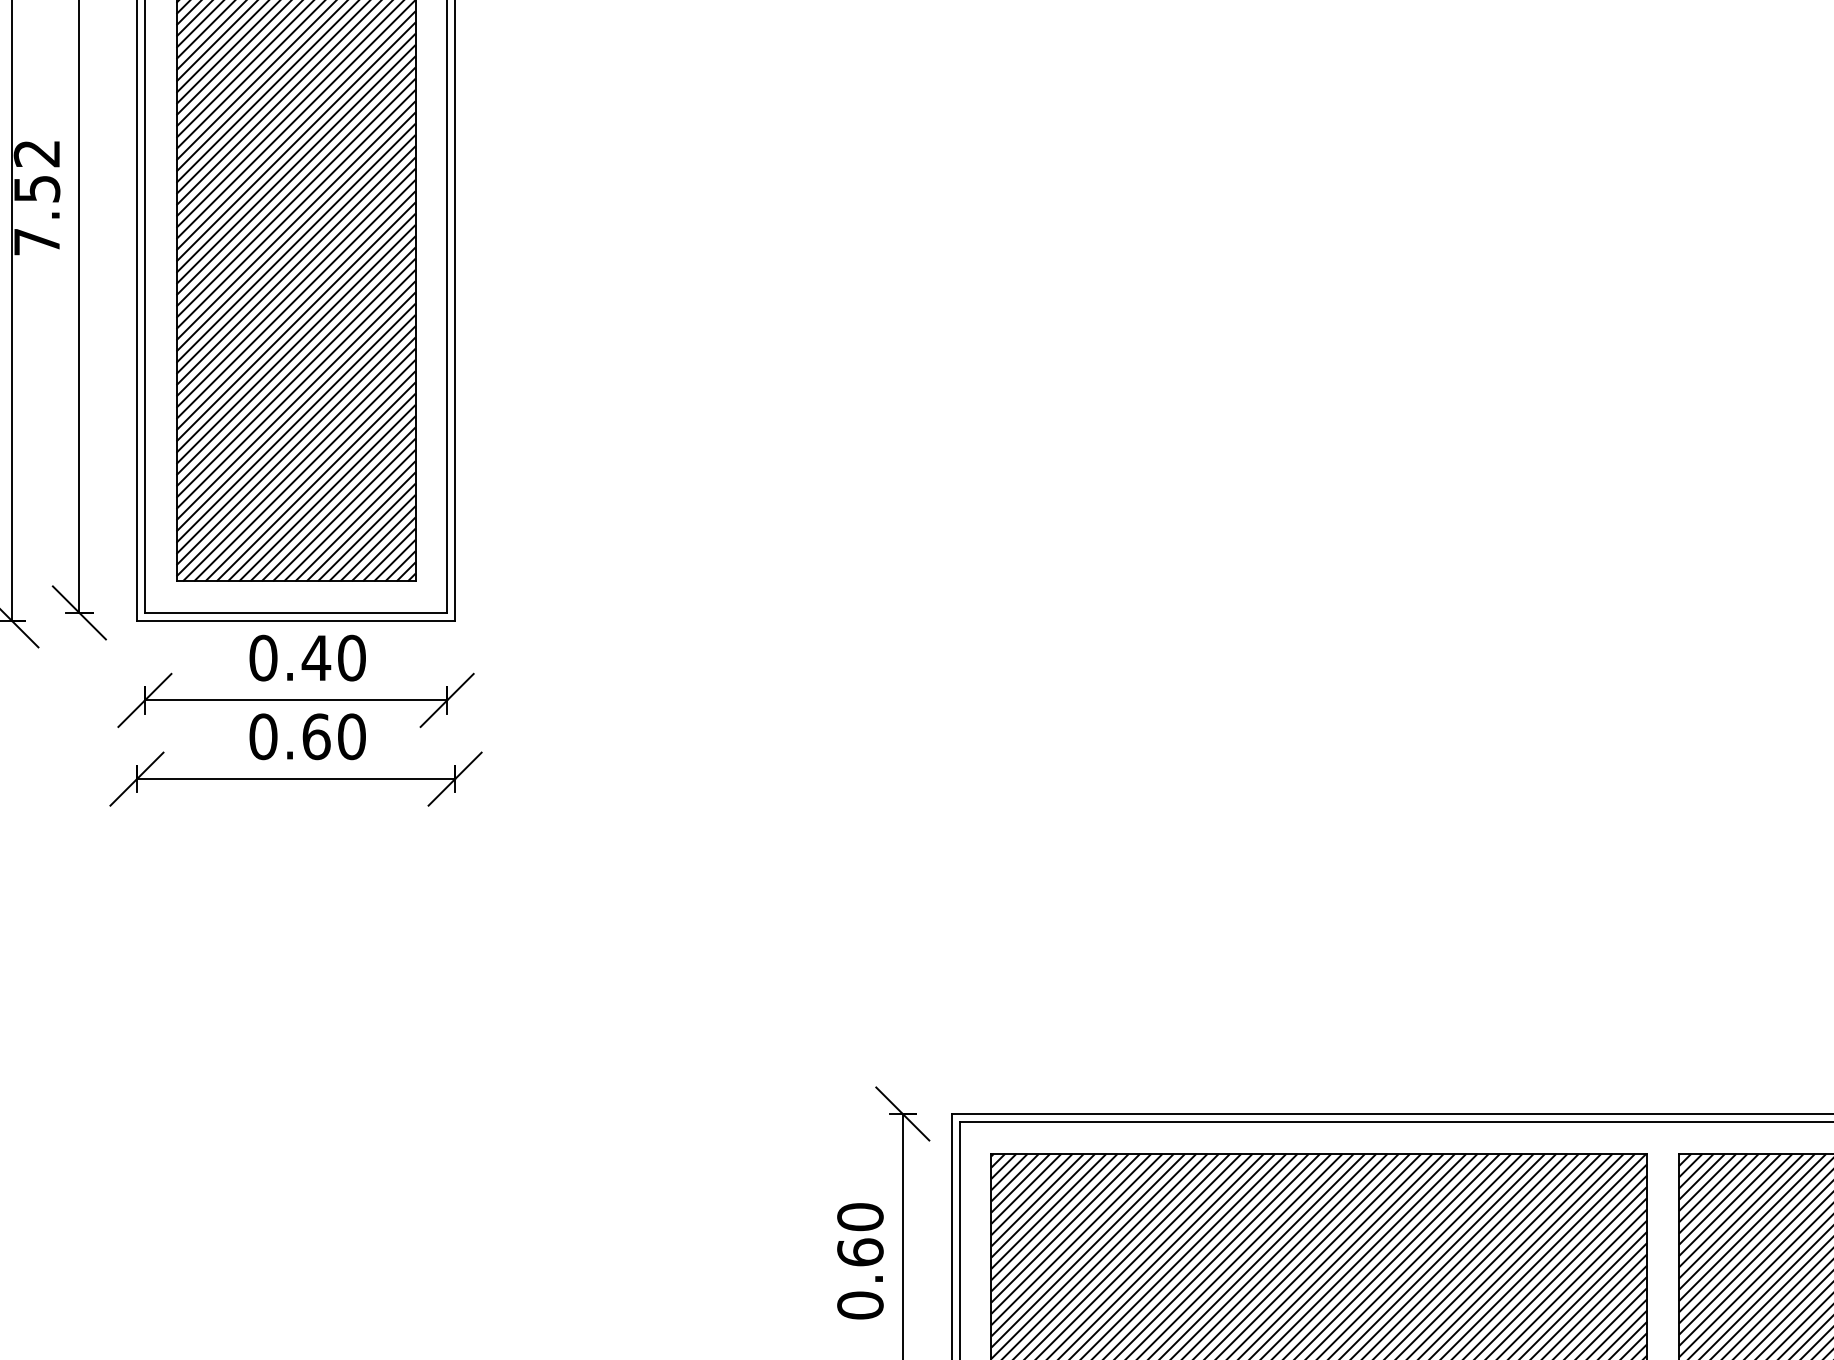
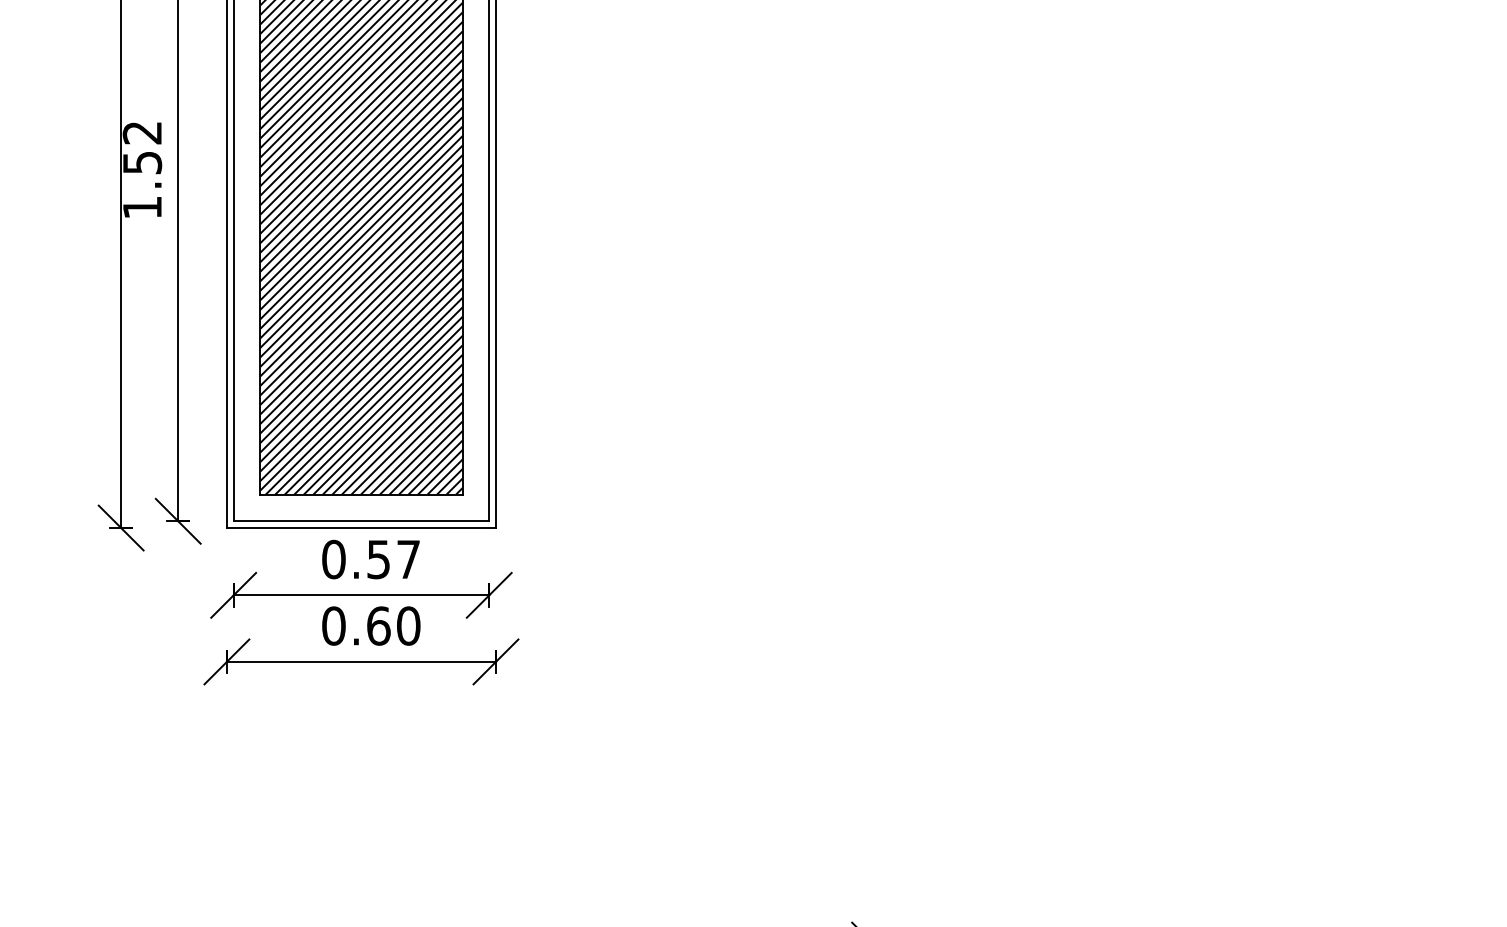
text: (36, 242) -> (141, 208), 7.52 -> 1.52
text: (333, 657) -> (393, 559), 0.40 -> 0.57

